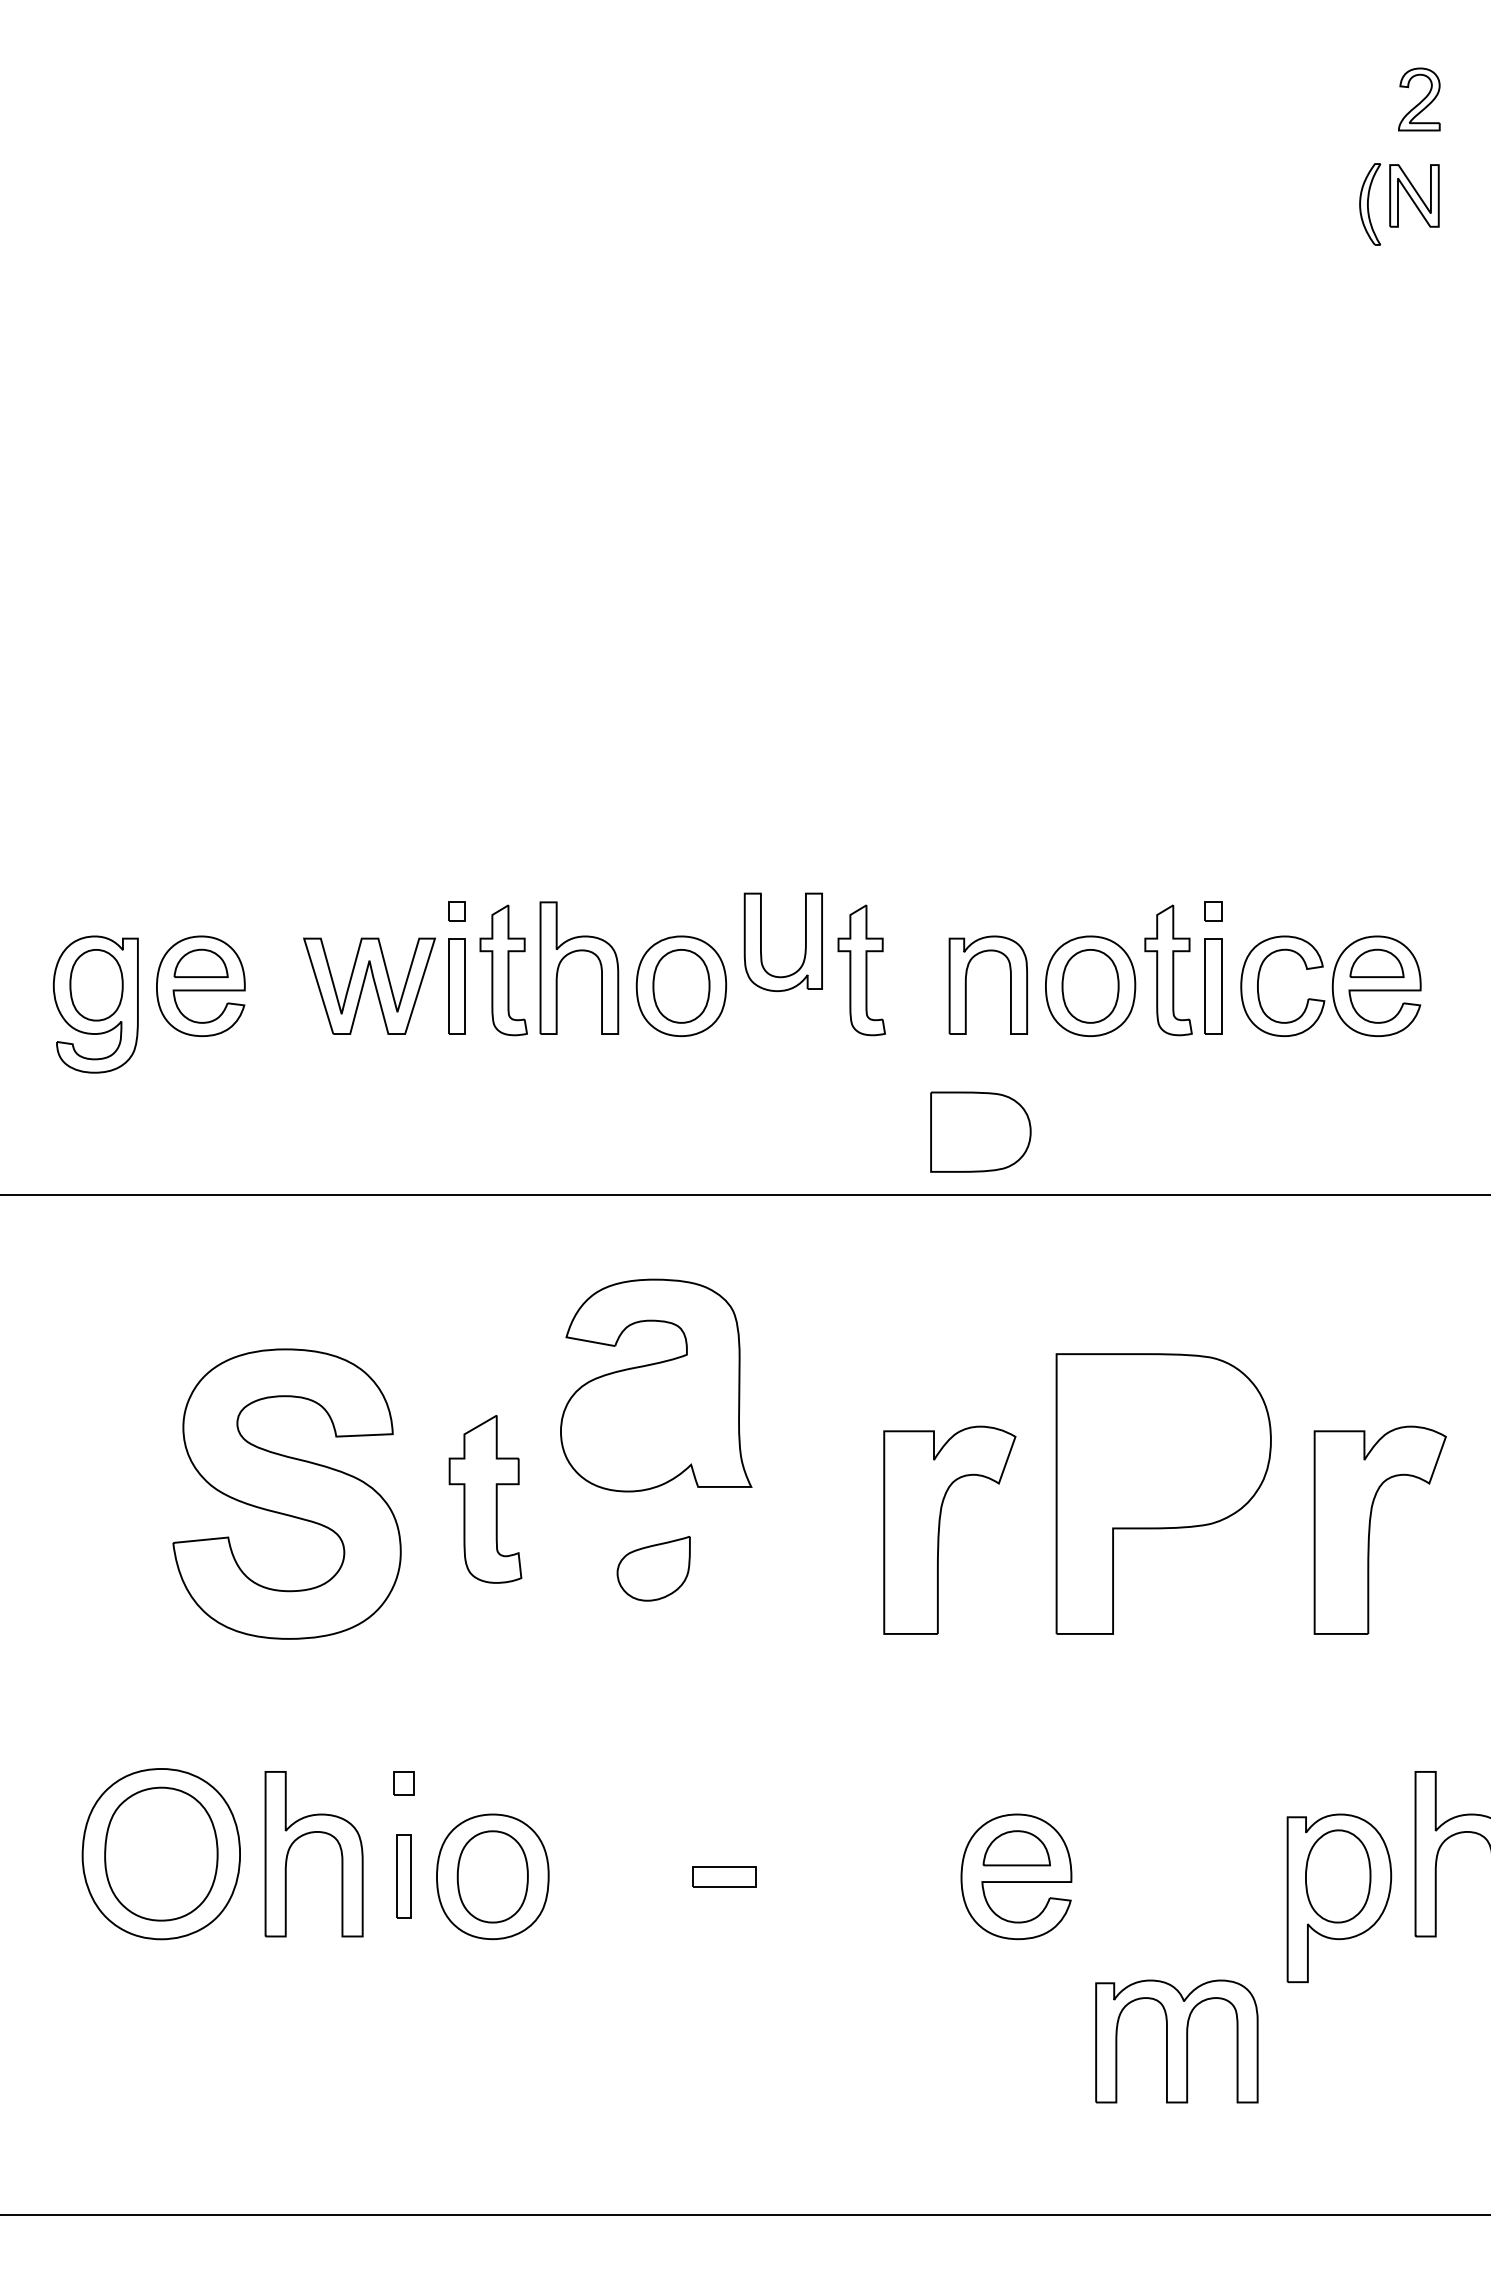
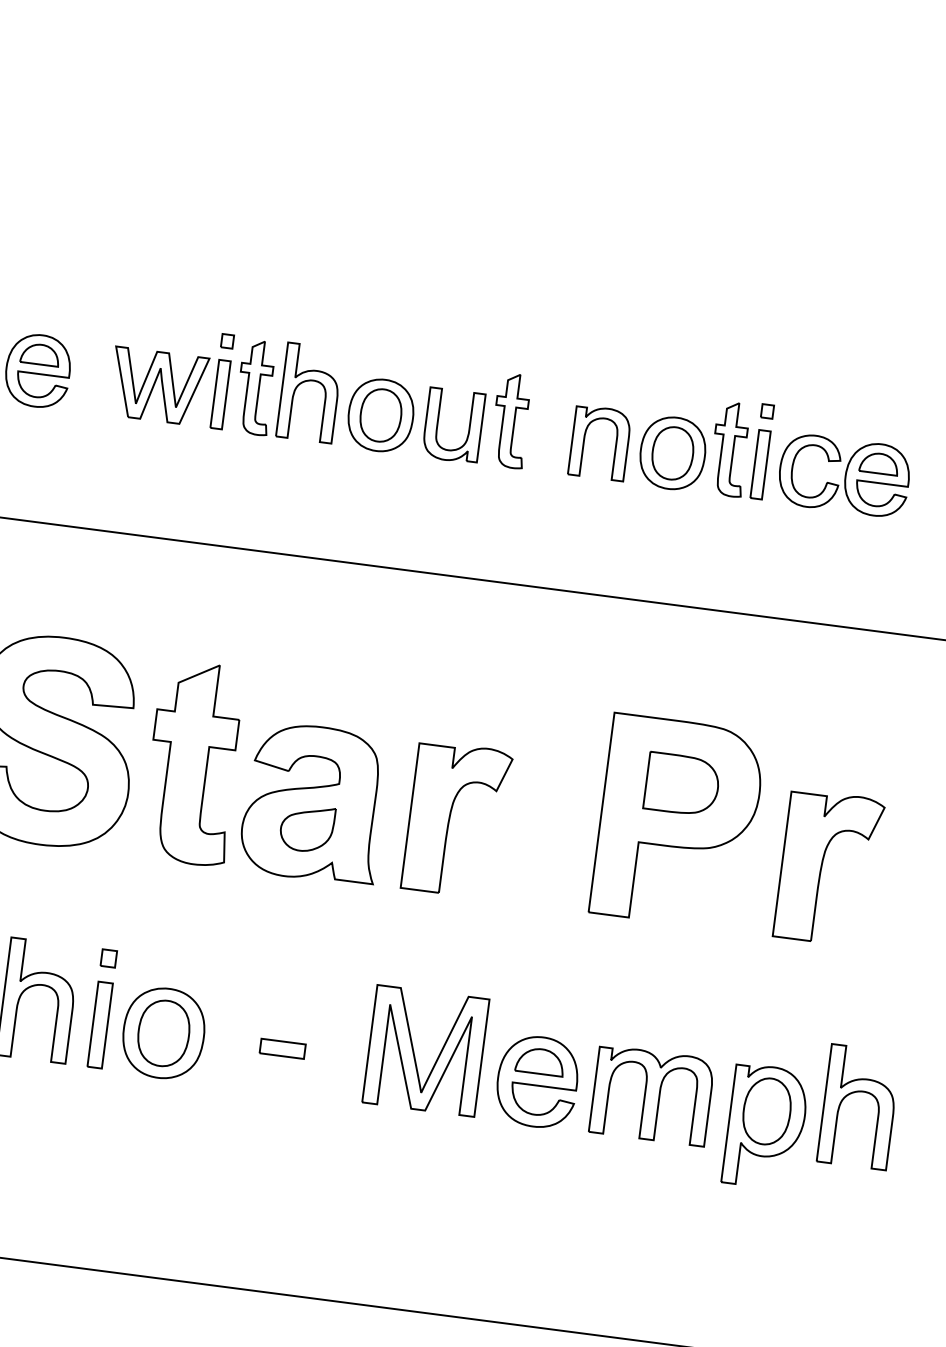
part: (761, 941) -> (438, 422), moved
part: (980, 1131) -> (682, 784), moved
part: (656, 1385) -> (314, 803), moved
part: (485, 1499) -> (193, 763), size x1.67
part: (940, 1526) -> (450, 816), moved
part: (841, 1858) -> (414, 1052), added
part: (403, 1876) -> (100, 1024), size x1.43
part: (724, 1876) -> (282, 1048), moved
part: (1176, 2041) -> (651, 1095), moved

